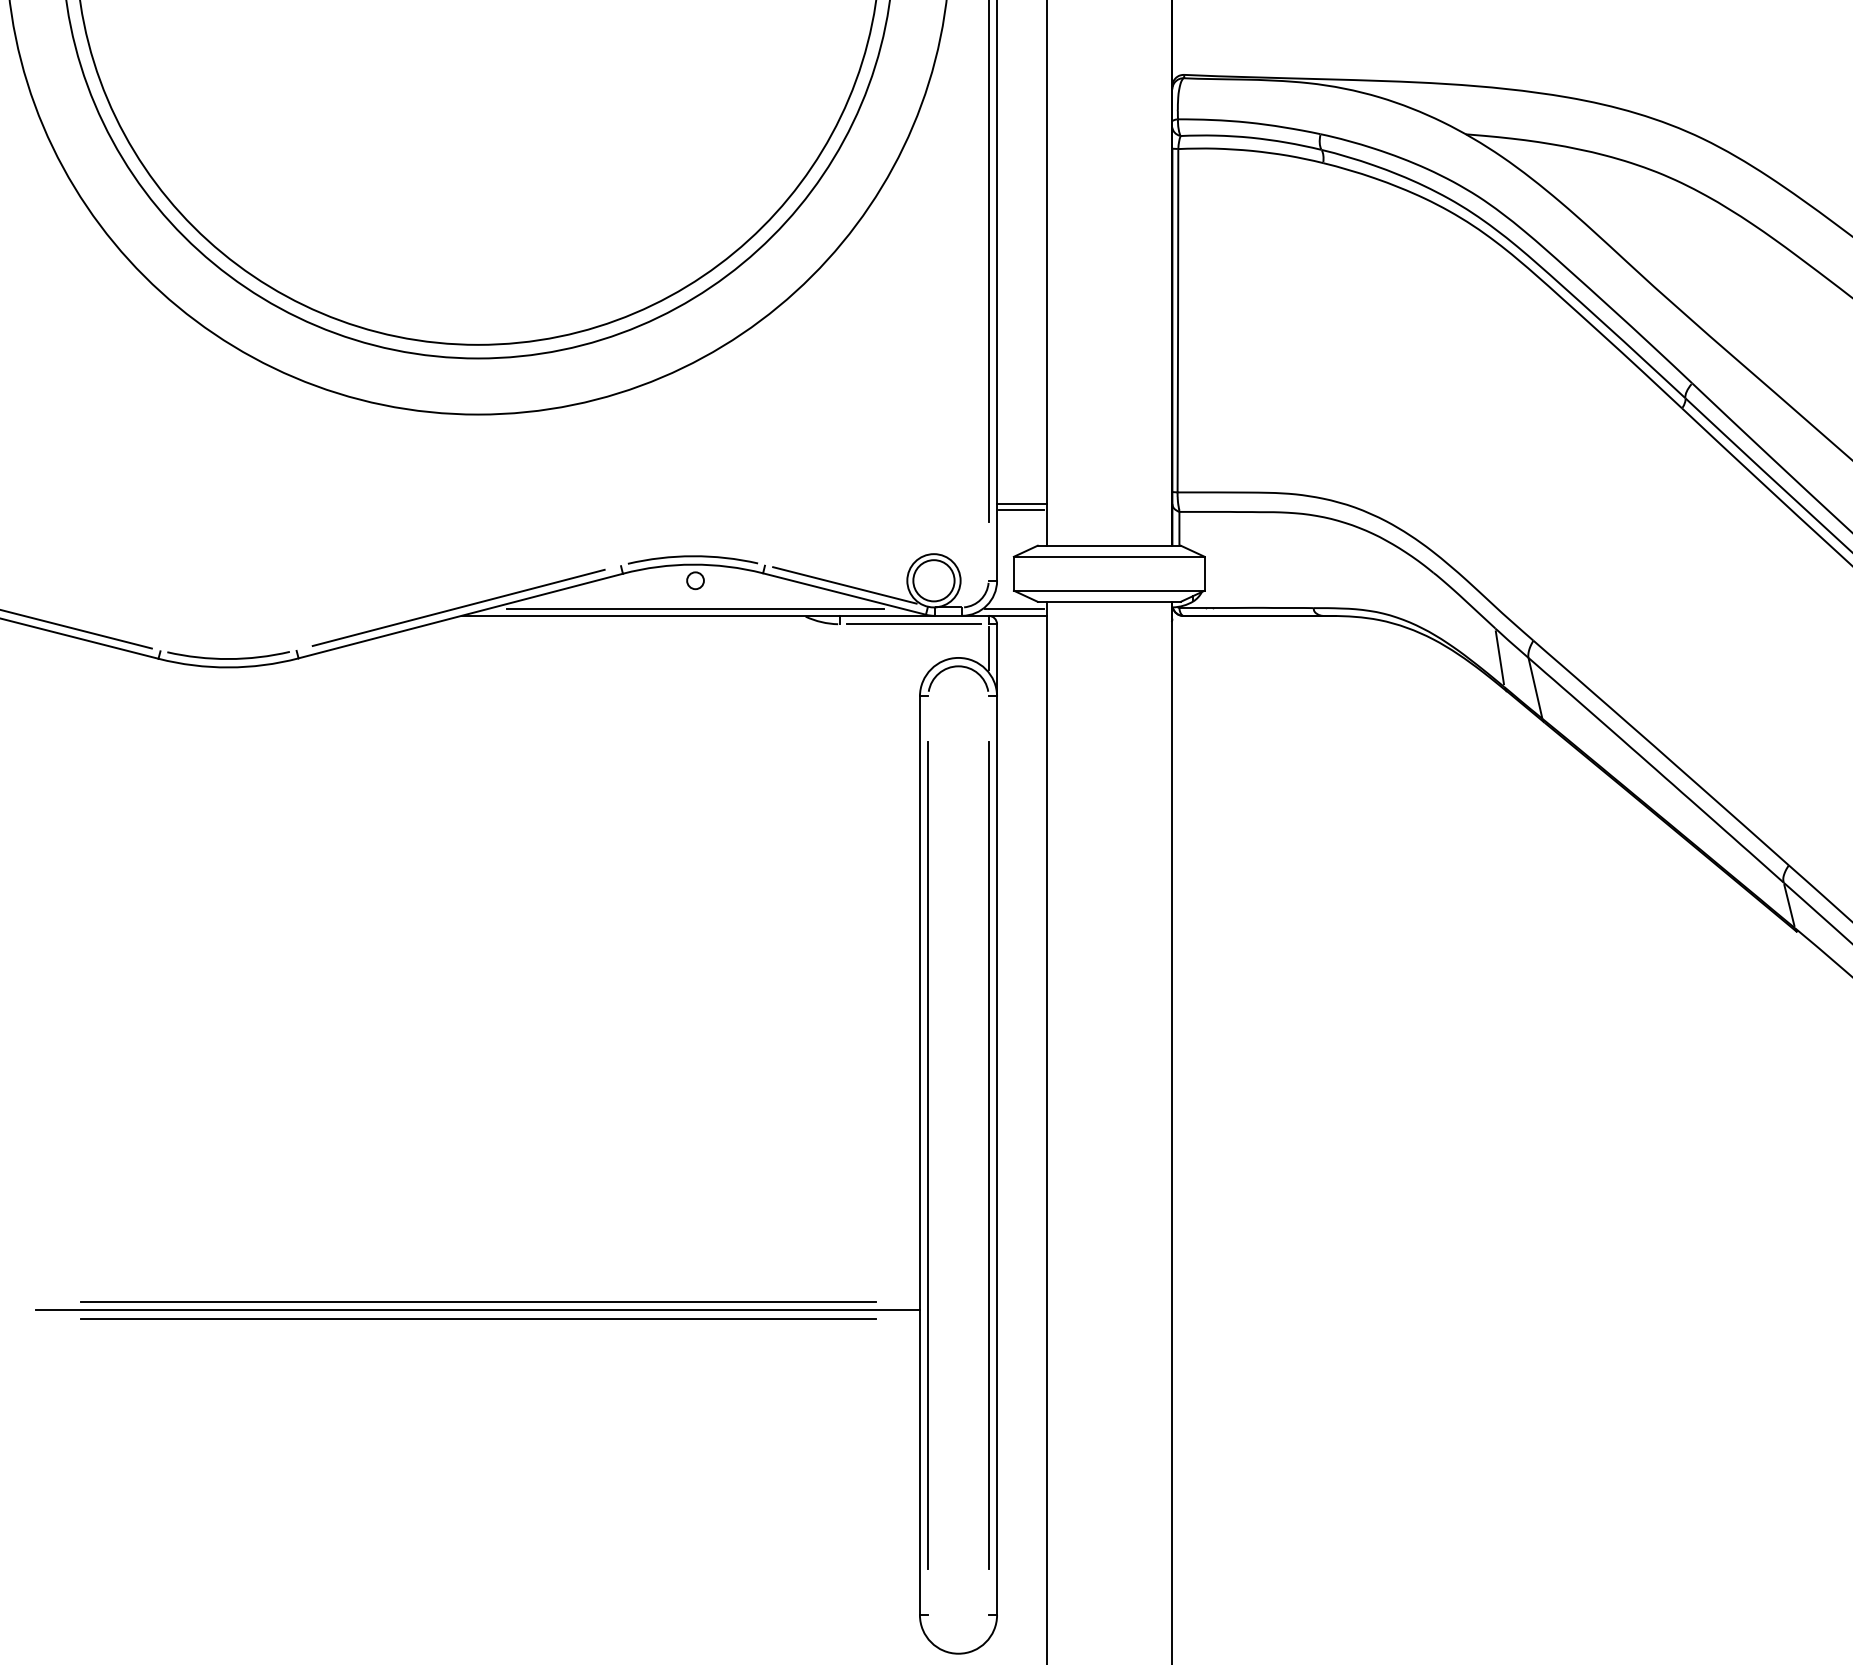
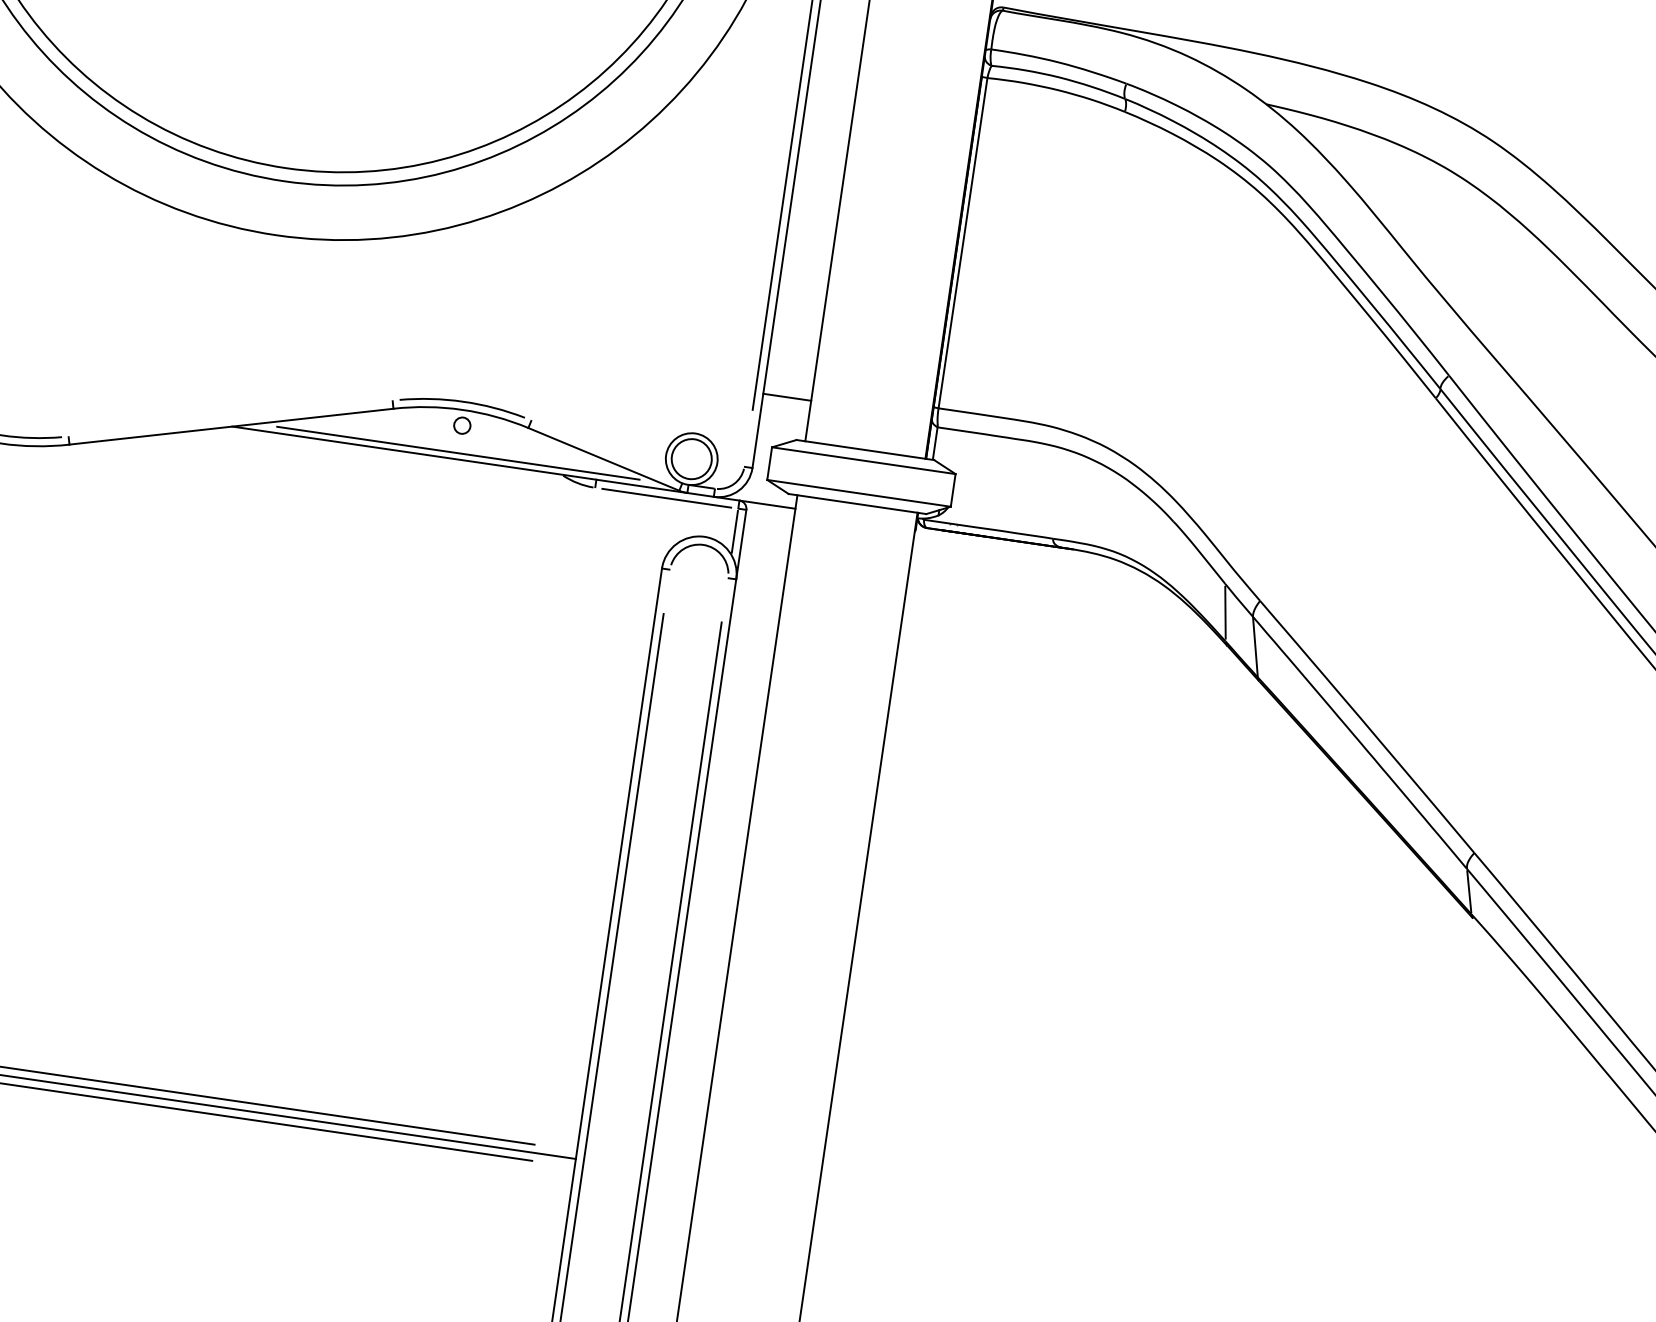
line: (1021, 510) -> (785, 403), removed
line: (844, 585) -> (605, 451), removed
line: (458, 607) -> (230, 418), removed
line: (1014, 609) -> (765, 498), removed

